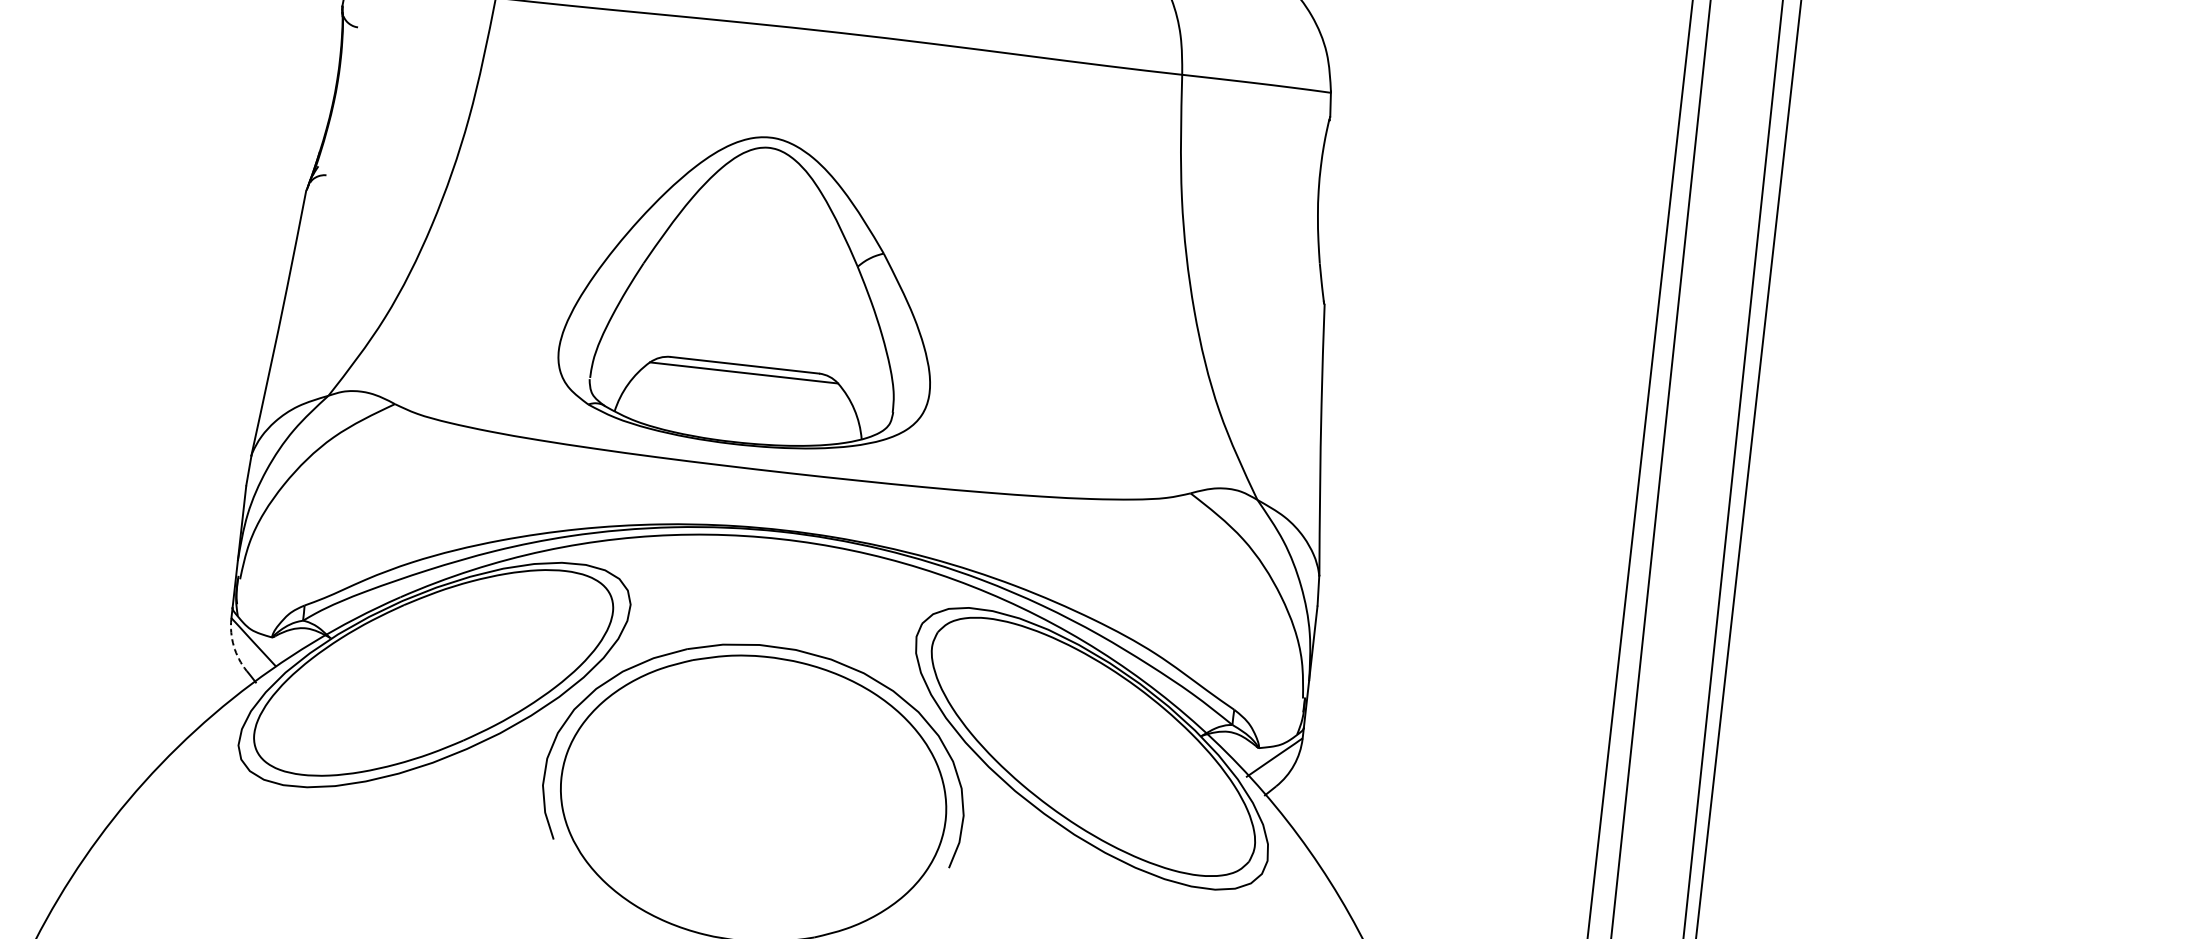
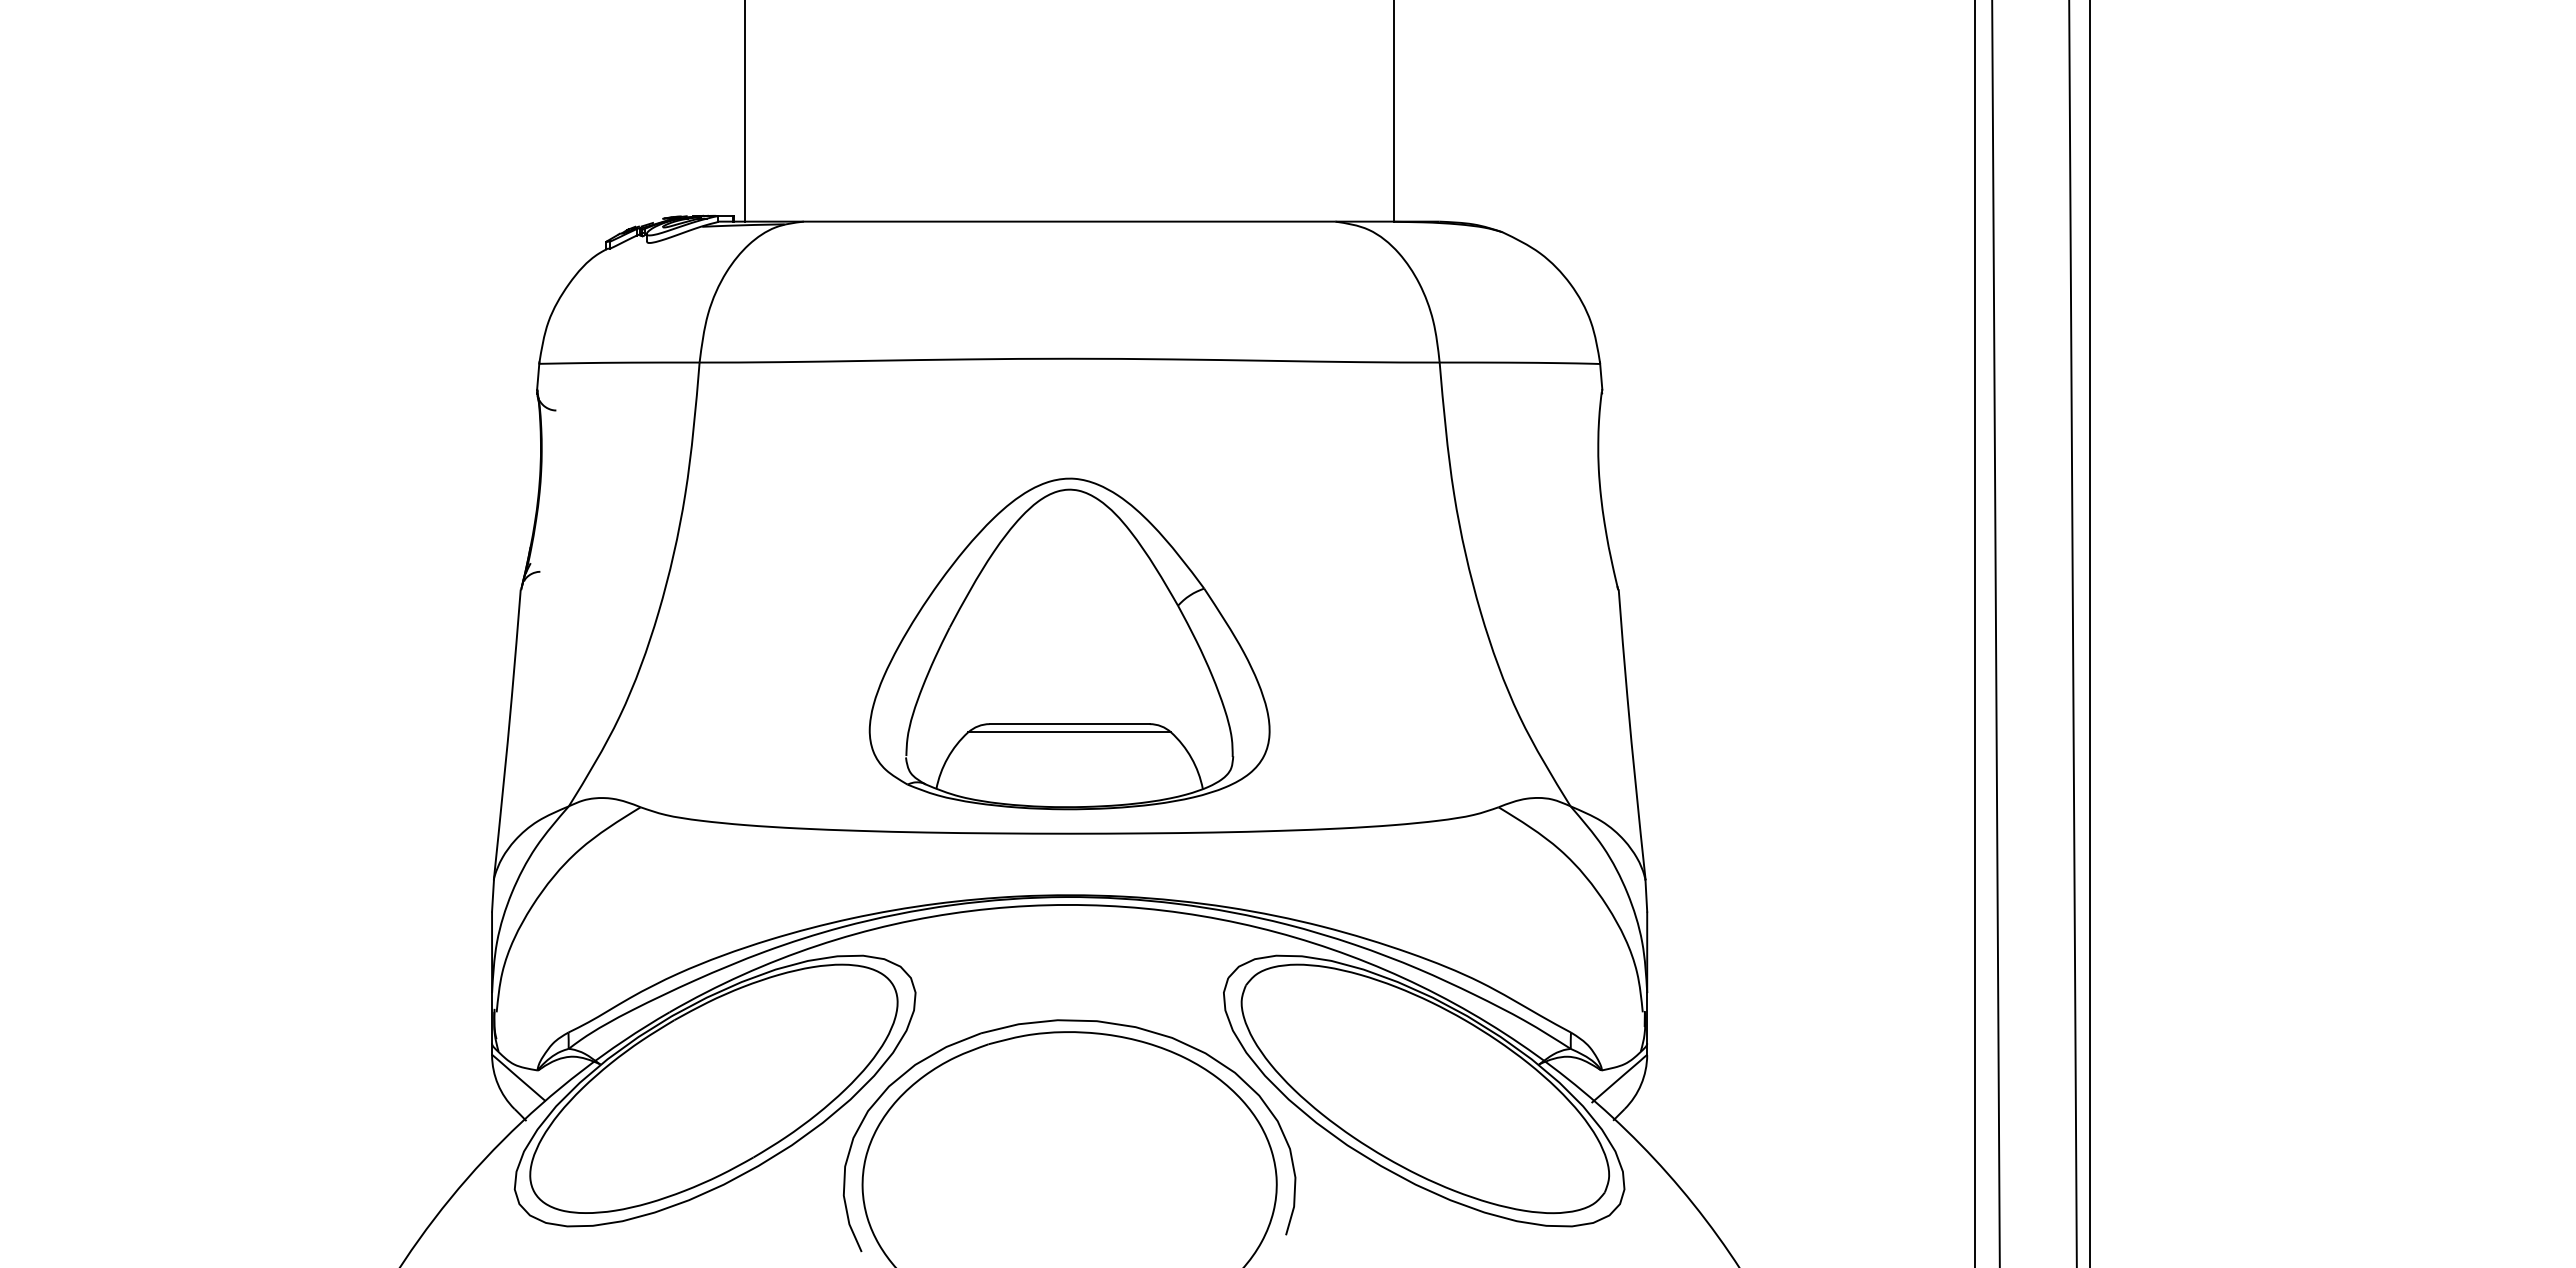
part: (753, 290) -> (1069, 643), moved
arc: (234, 646) -> (498, 1084), dashed -> solid

